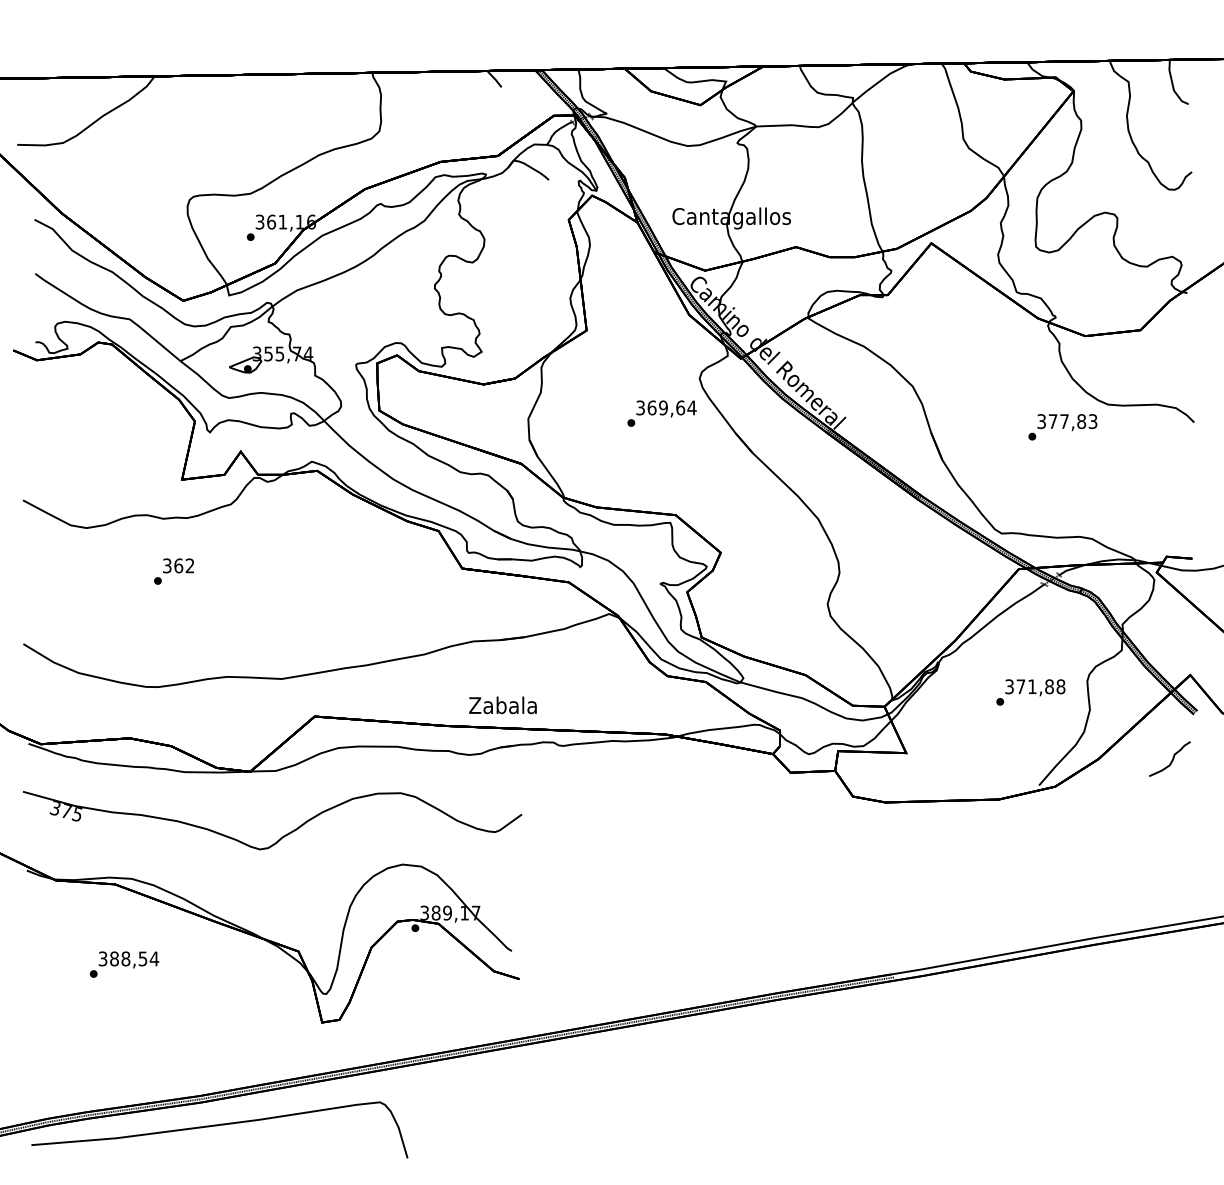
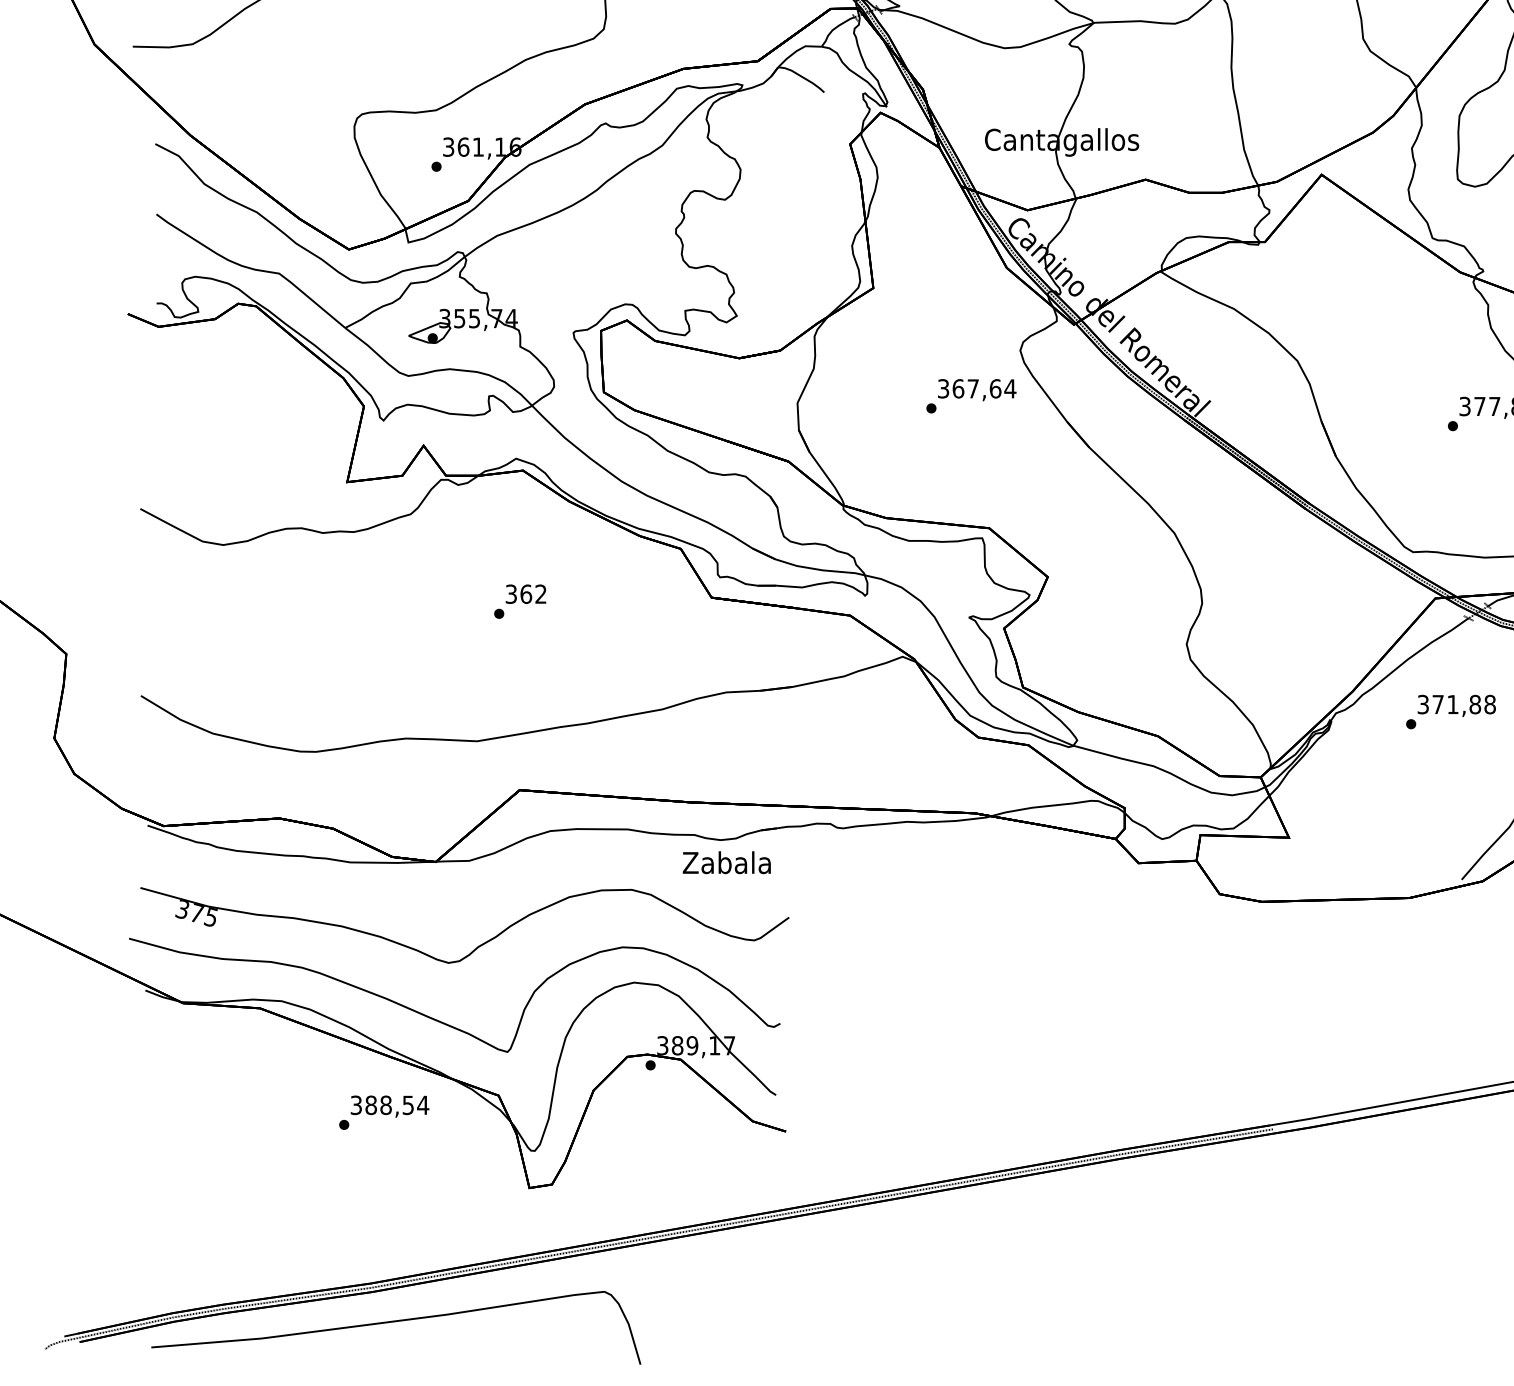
text: (663, 407) -> (973, 388), 369,64 -> 367,64
text: (173, 571) -> (519, 601), moved
text: (1030, 692) -> (1450, 712), moved
text: (502, 705) -> (726, 862), moved
part: (258, 895) -> (446, 1022), added
text: (124, 964) -> (384, 1112), moved

